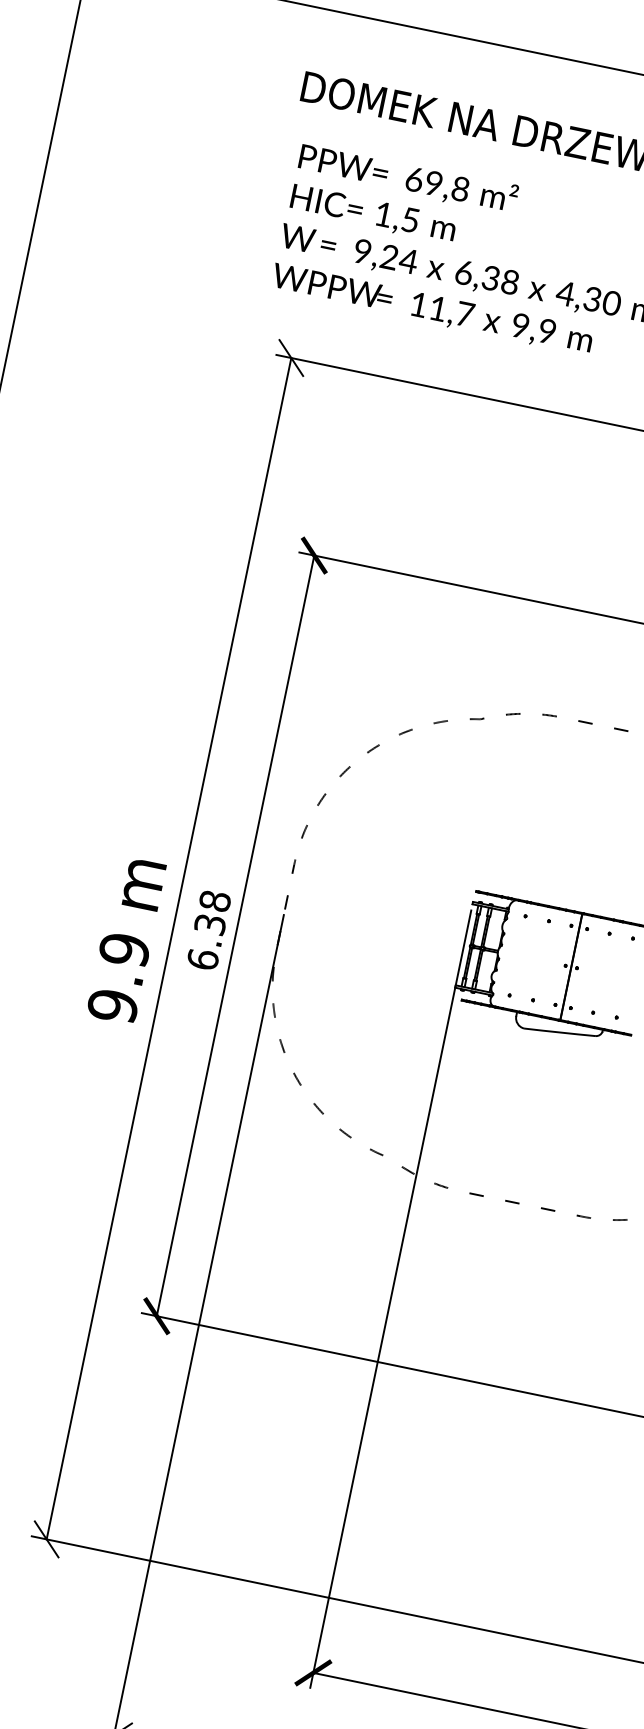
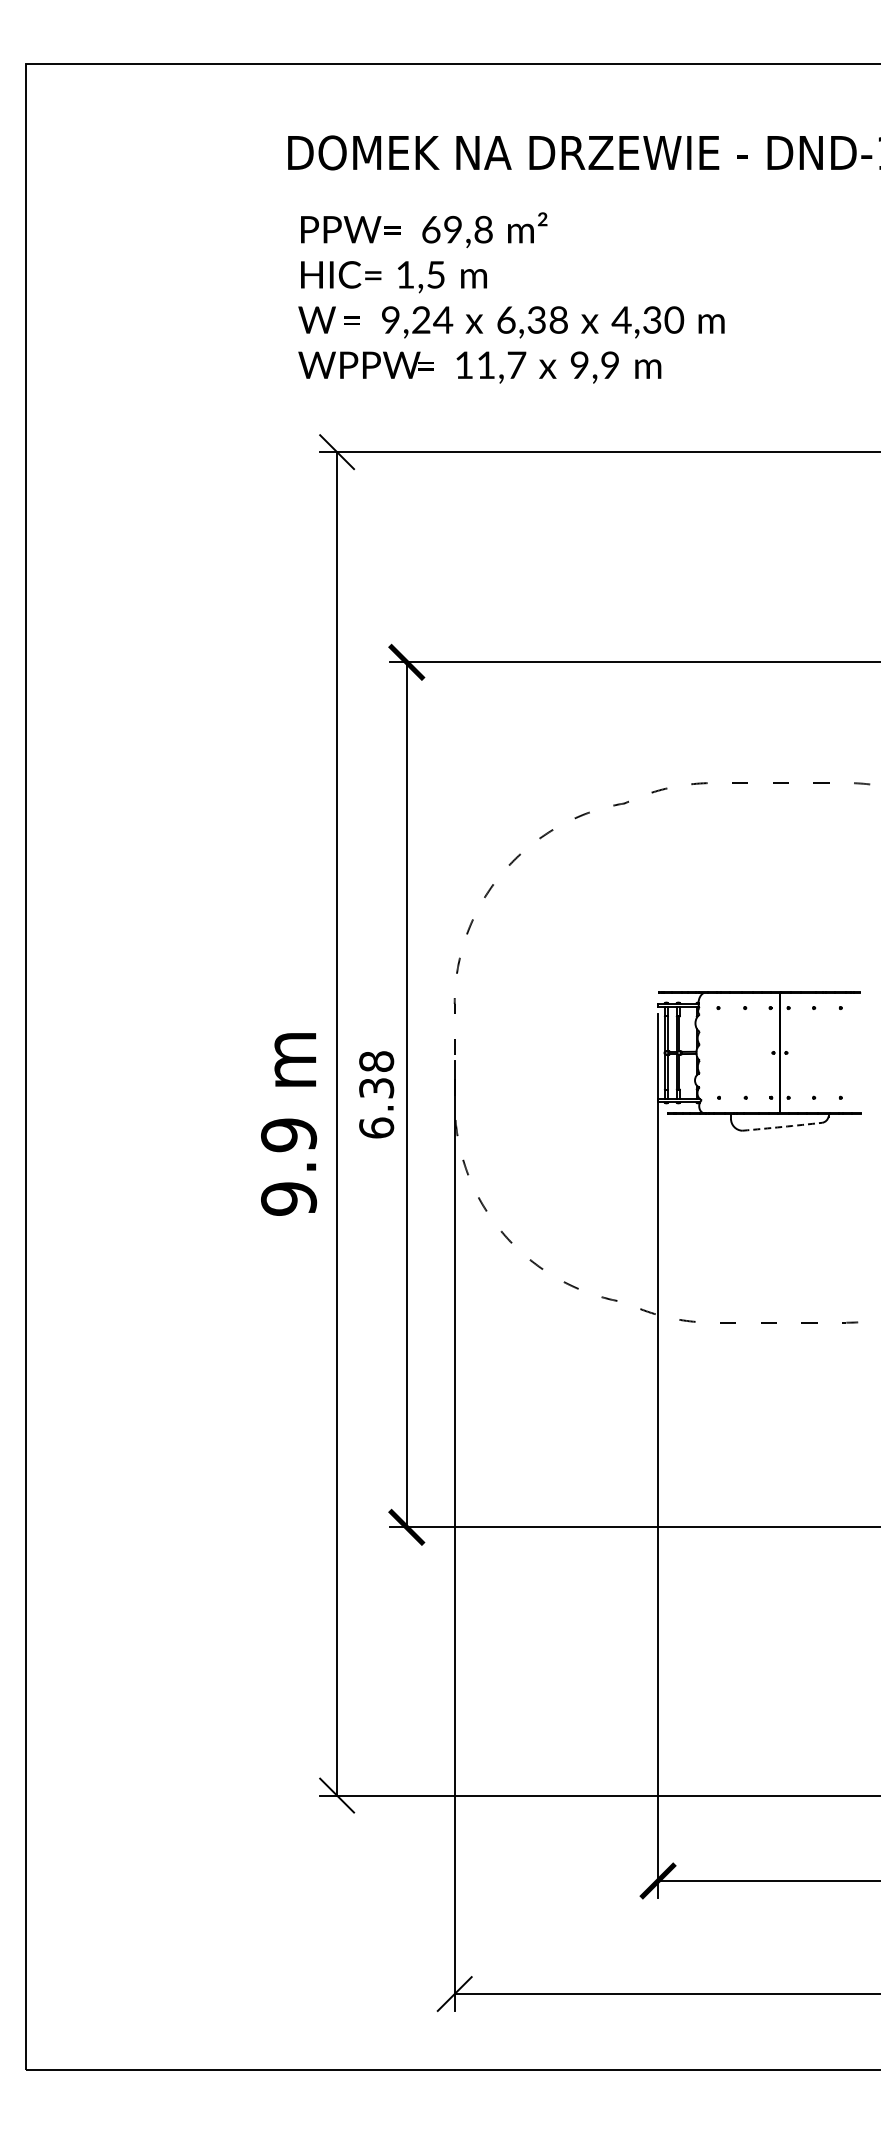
arc: (560, 1032) -> (782, 1126), solid -> dashed

